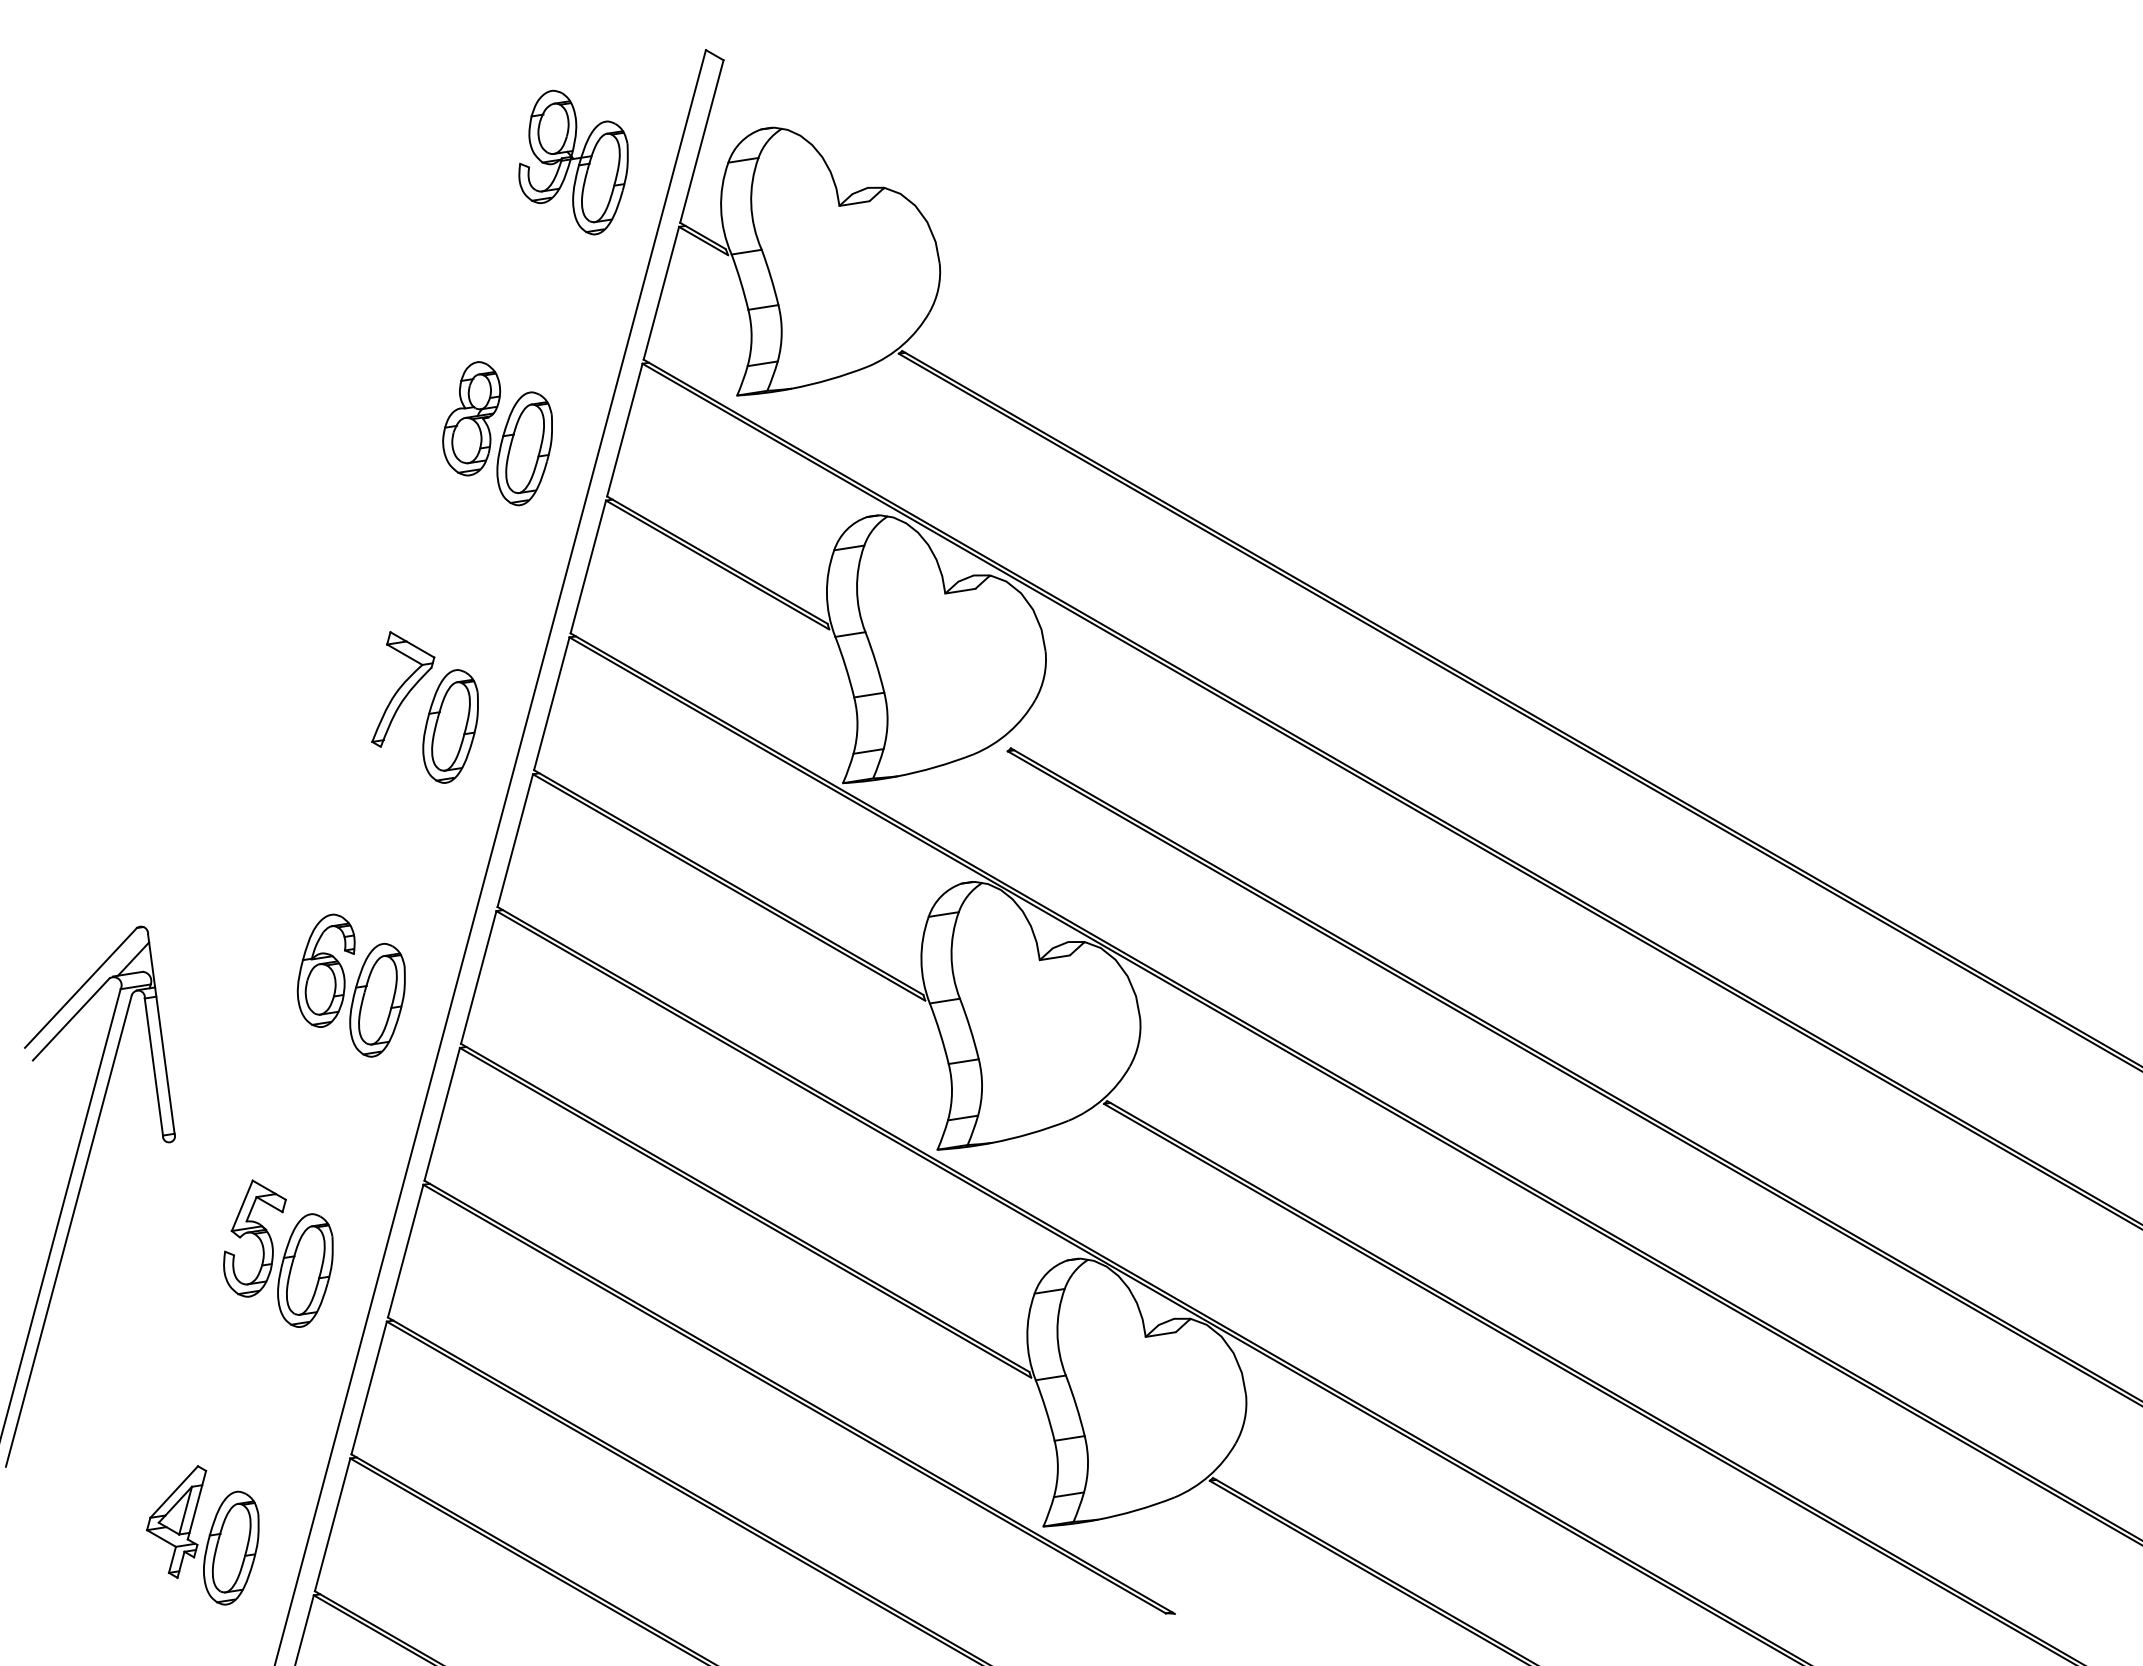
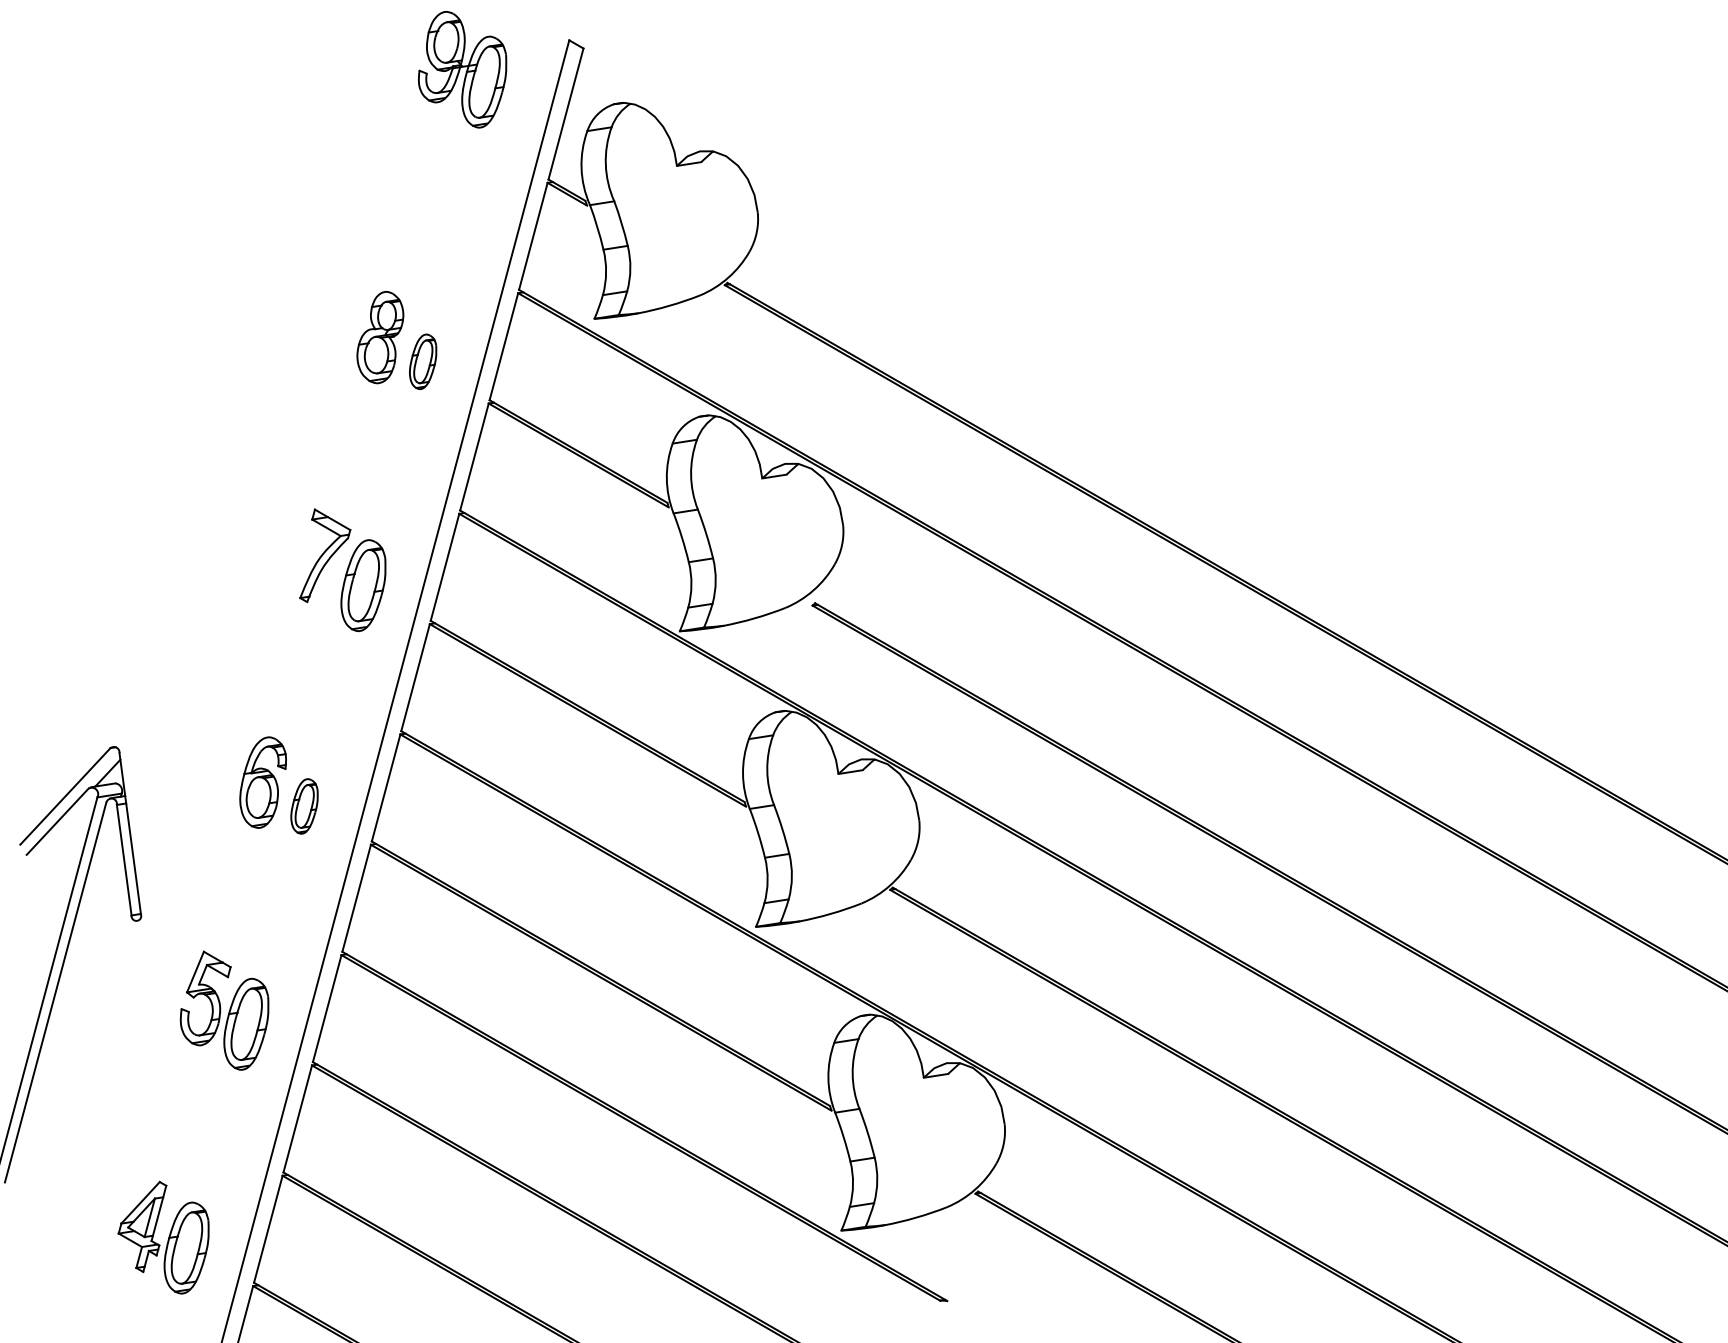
part: (573, 162) -> (462, 69), moved
part: (524, 448) -> (423, 361), size x0.6
part: (377, 1000) -> (304, 806), size x0.6

